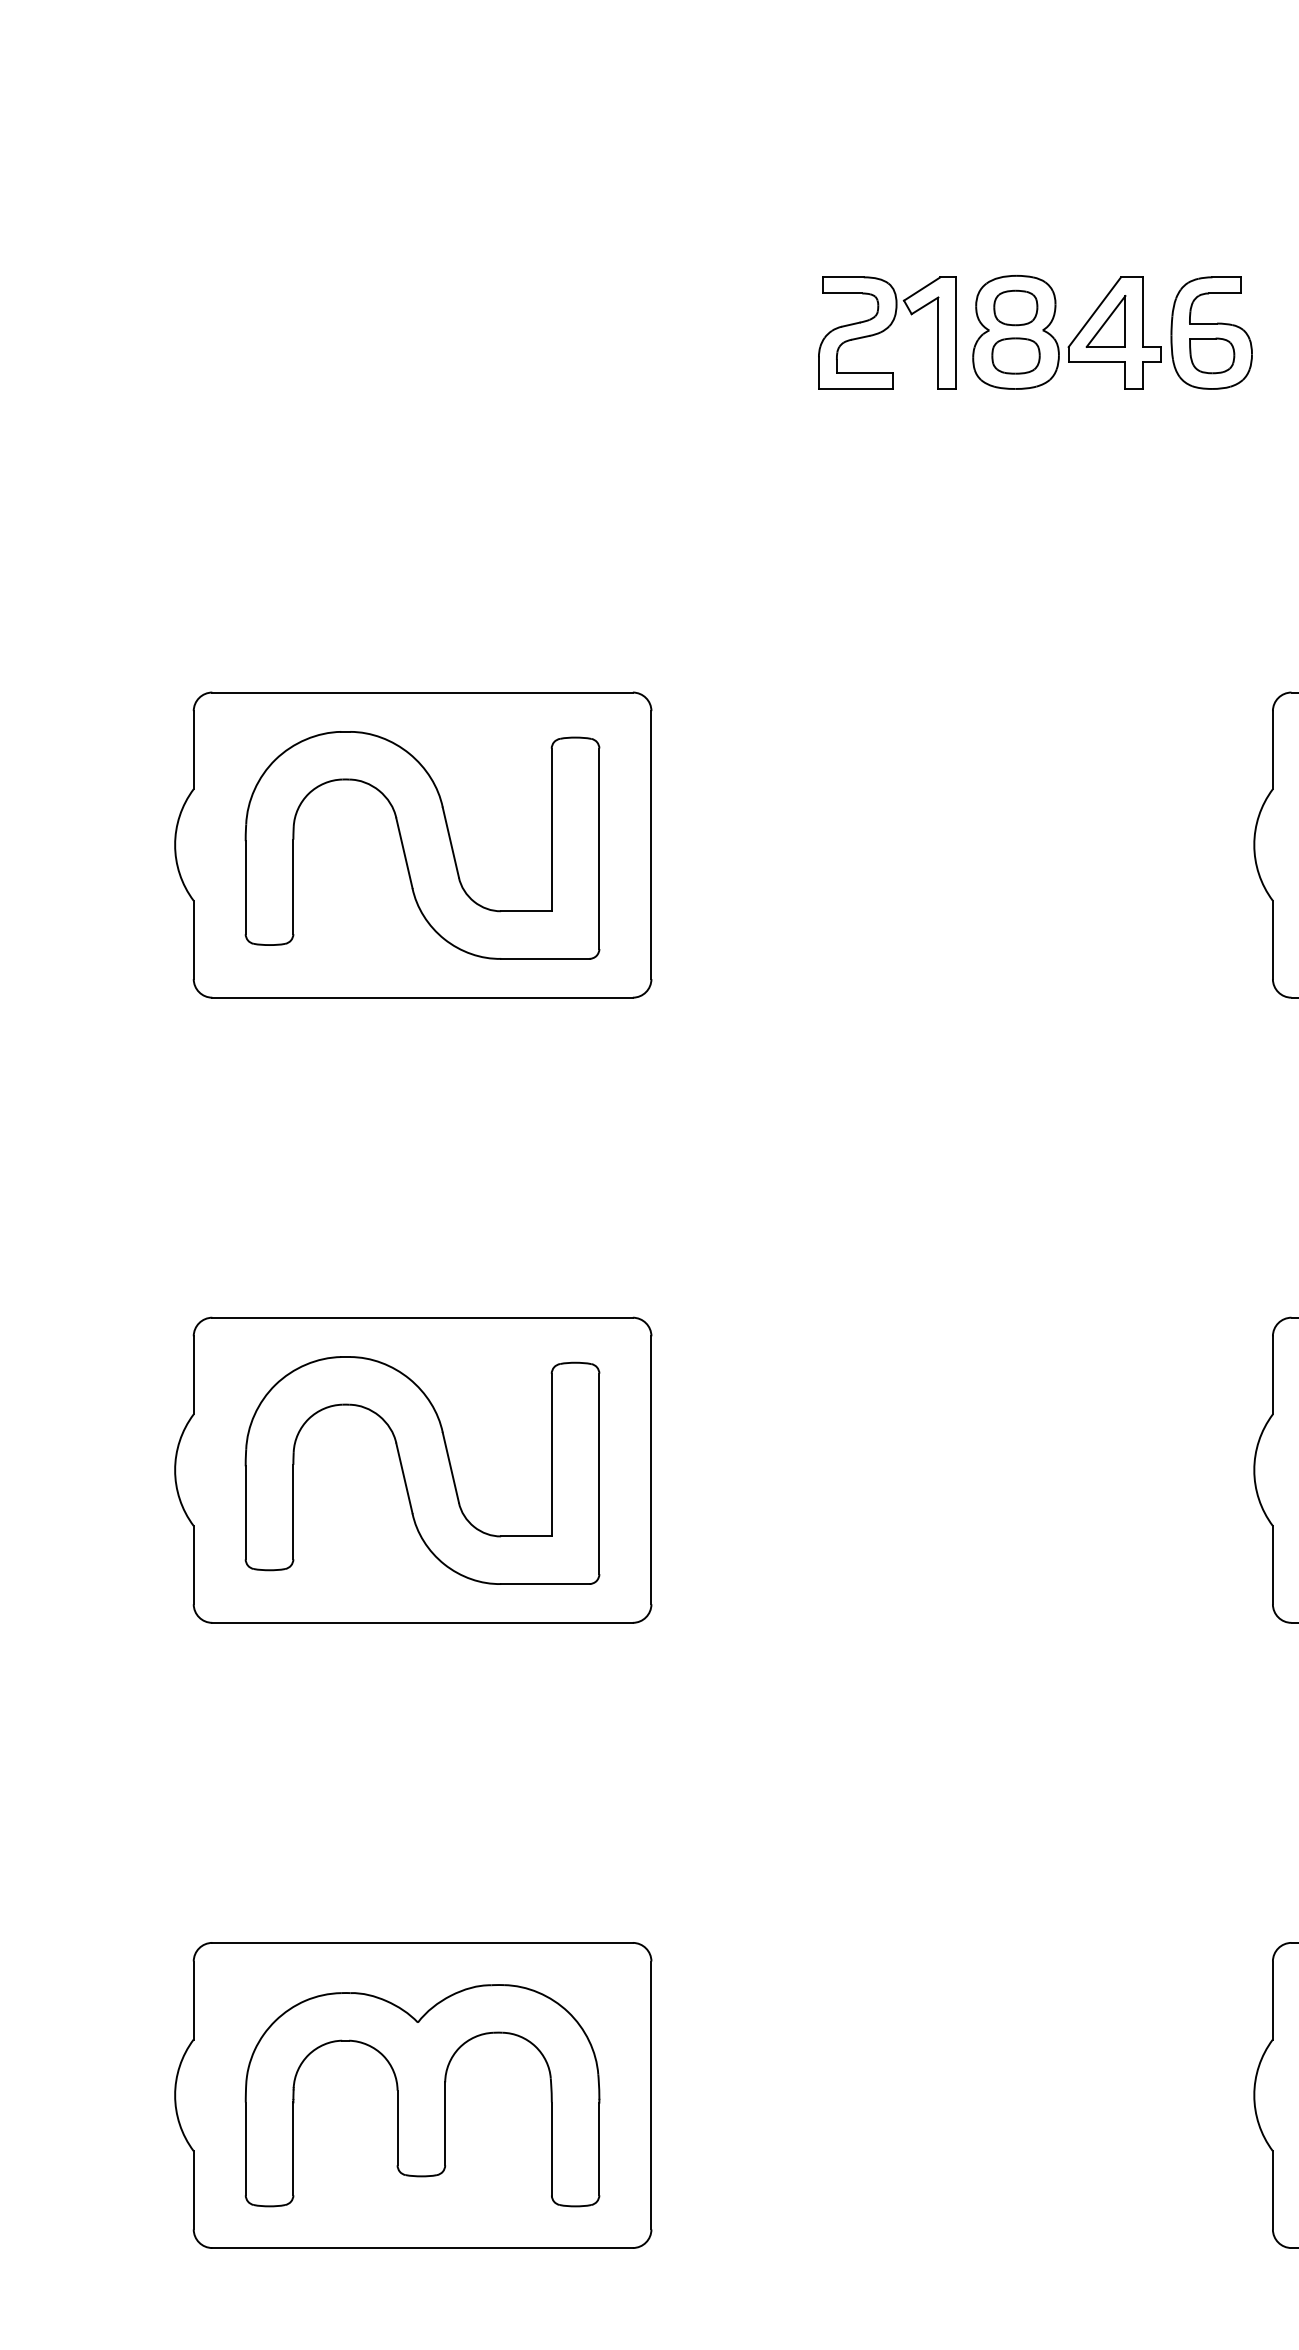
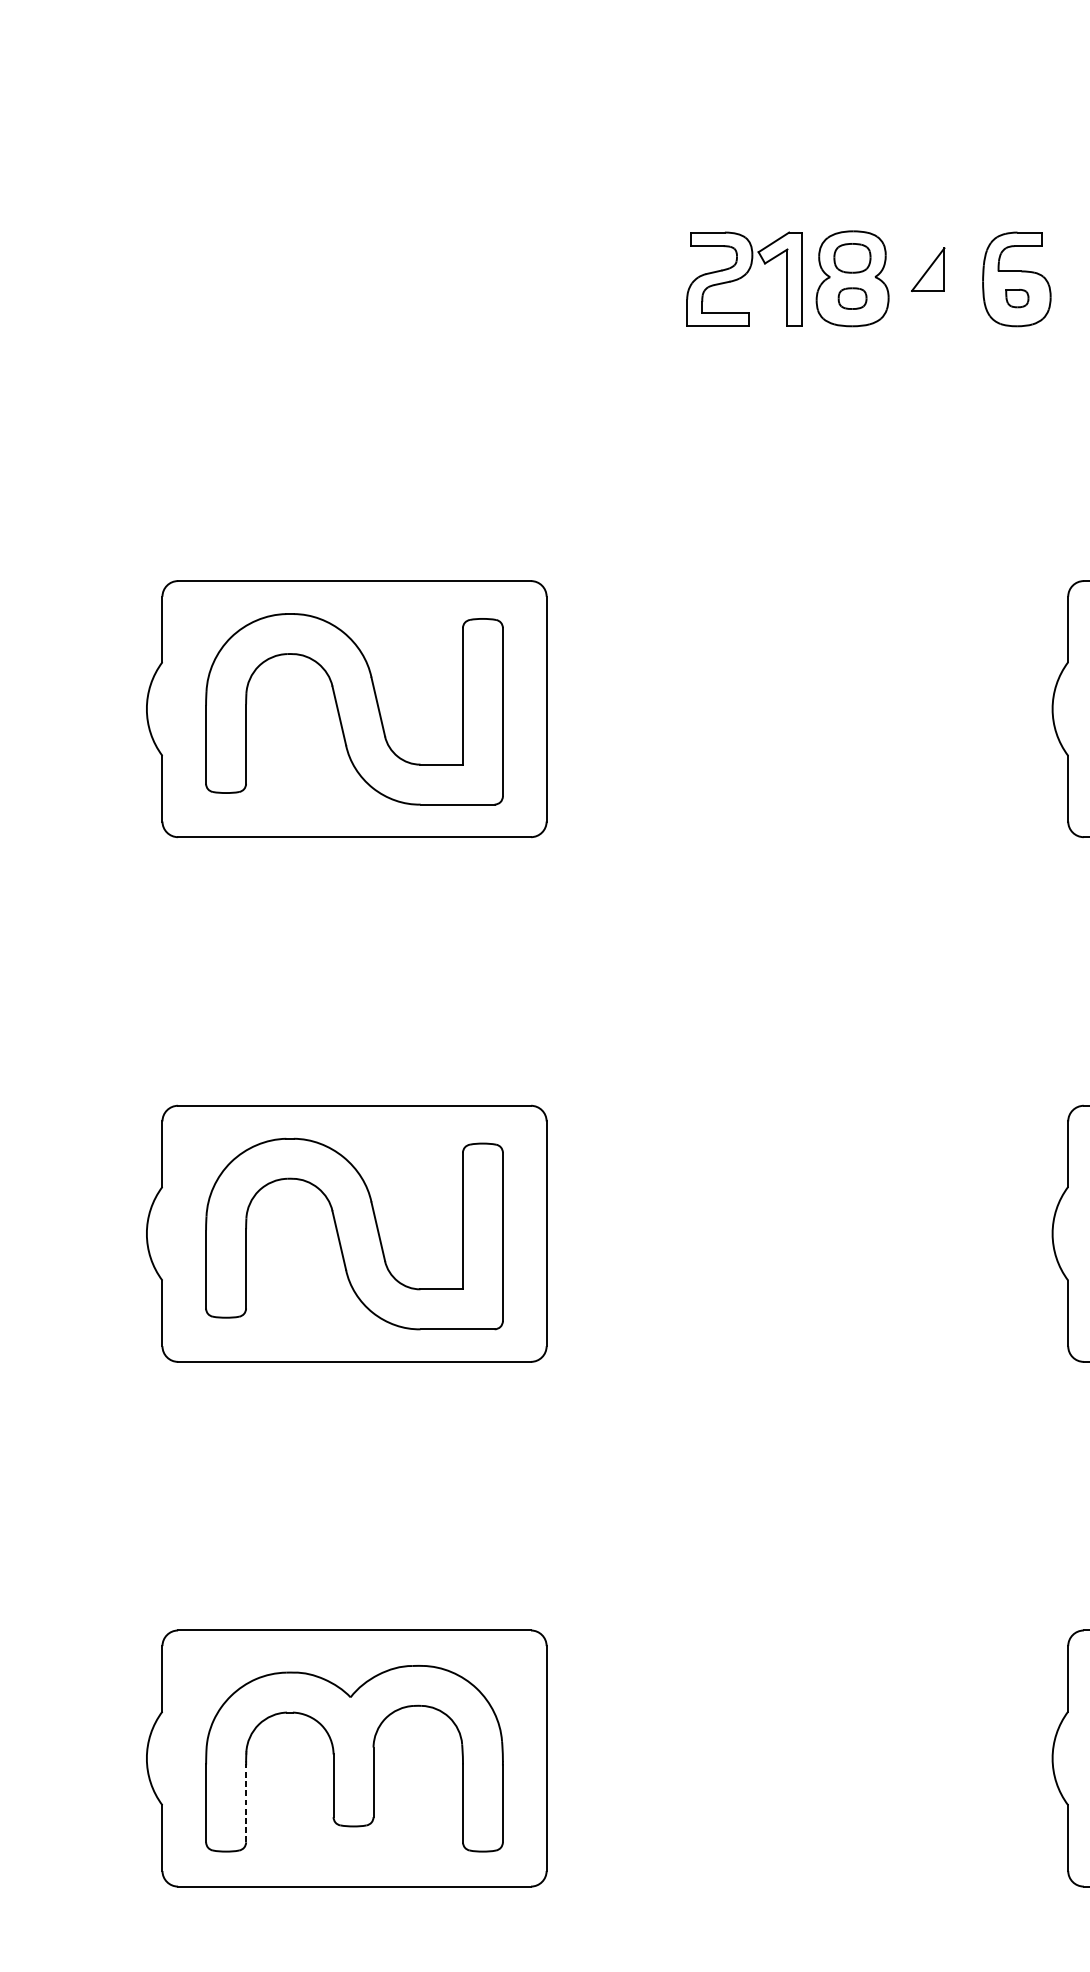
part: (1114, 332) -> (935, 278), removed
part: (1015, 355) -> (852, 298), size x0.7
part: (1212, 355) -> (1017, 298), size x0.6
line: (293, 2148) -> (246, 1803), solid -> dashed

